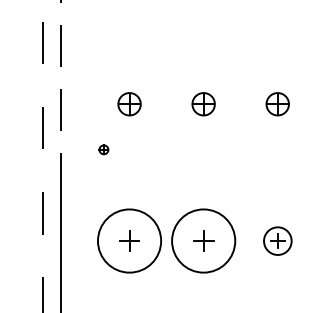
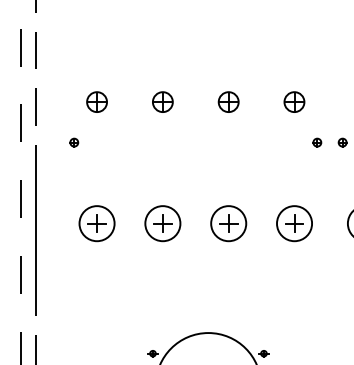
circle: (128, 240) -> (96, 223), size x0.62
circle: (203, 240) -> (162, 223), size x0.62
part: (277, 240) -> (228, 223), size x1.43

